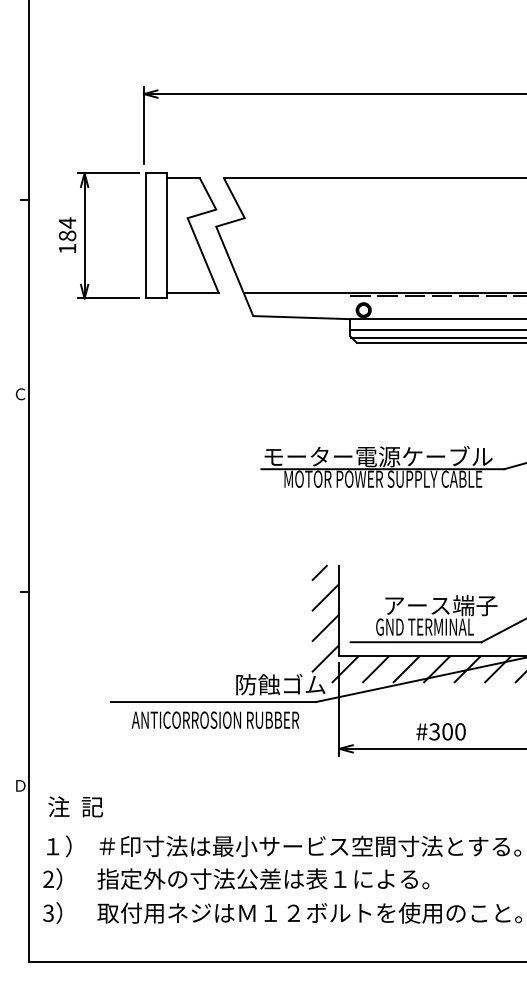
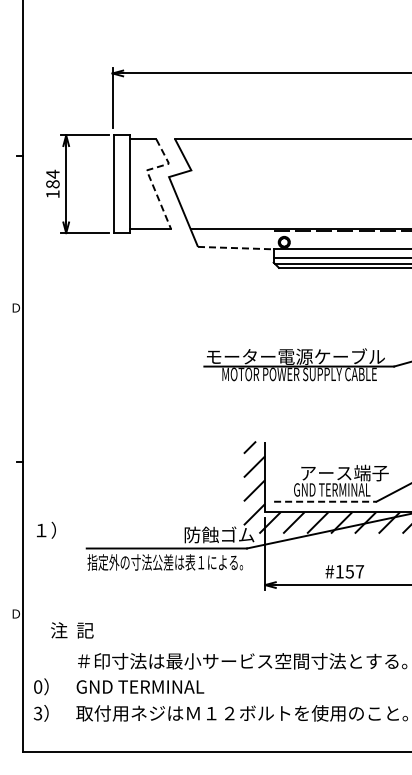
line: (189, 223) -> (148, 174), solid -> dashed
line: (301, 318) -> (235, 248), solid -> dashed
text: (19, 393) -> (15, 307), Ｃ -> Ｄ
line: (416, 641) -> (325, 501), solid -> dashed
text: (210, 719) -> (164, 562), ANTICORROSION RUBBER -> 指定外の寸法公差は表１による。
text: (447, 731) -> (349, 571), #300 -> #157
text: (76, 806) -> (72, 630), moved
text: (59, 845) -> (46, 529), moved
text: (49, 878) -> (38, 686), 2 -> 0
text: (262, 878) -> (205, 686), 指定外の寸法公差は表１による。 -> GND TERMINAL

